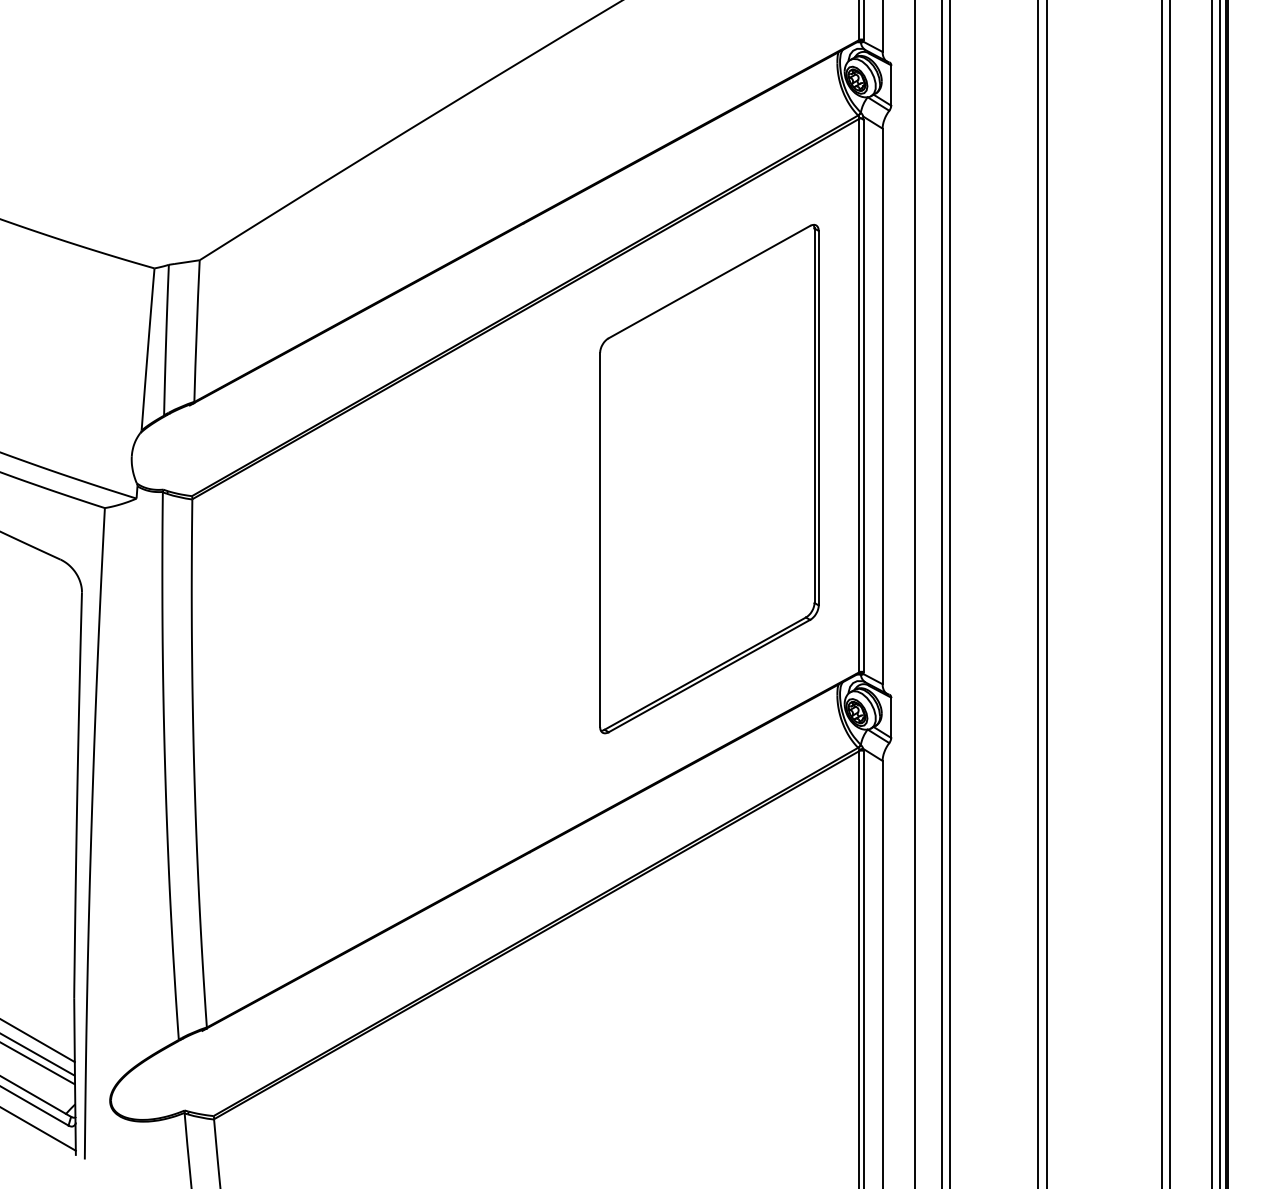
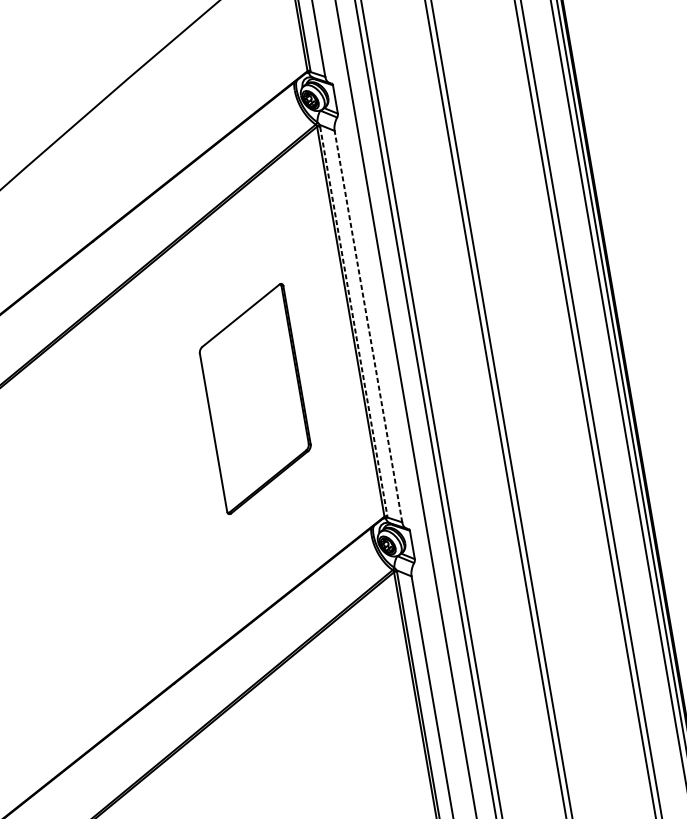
line: (863, 396) -> (353, 321), solid -> dashed
line: (882, 406) -> (368, 326), solid -> dashed
part: (709, 479) -> (255, 399), size x0.6

